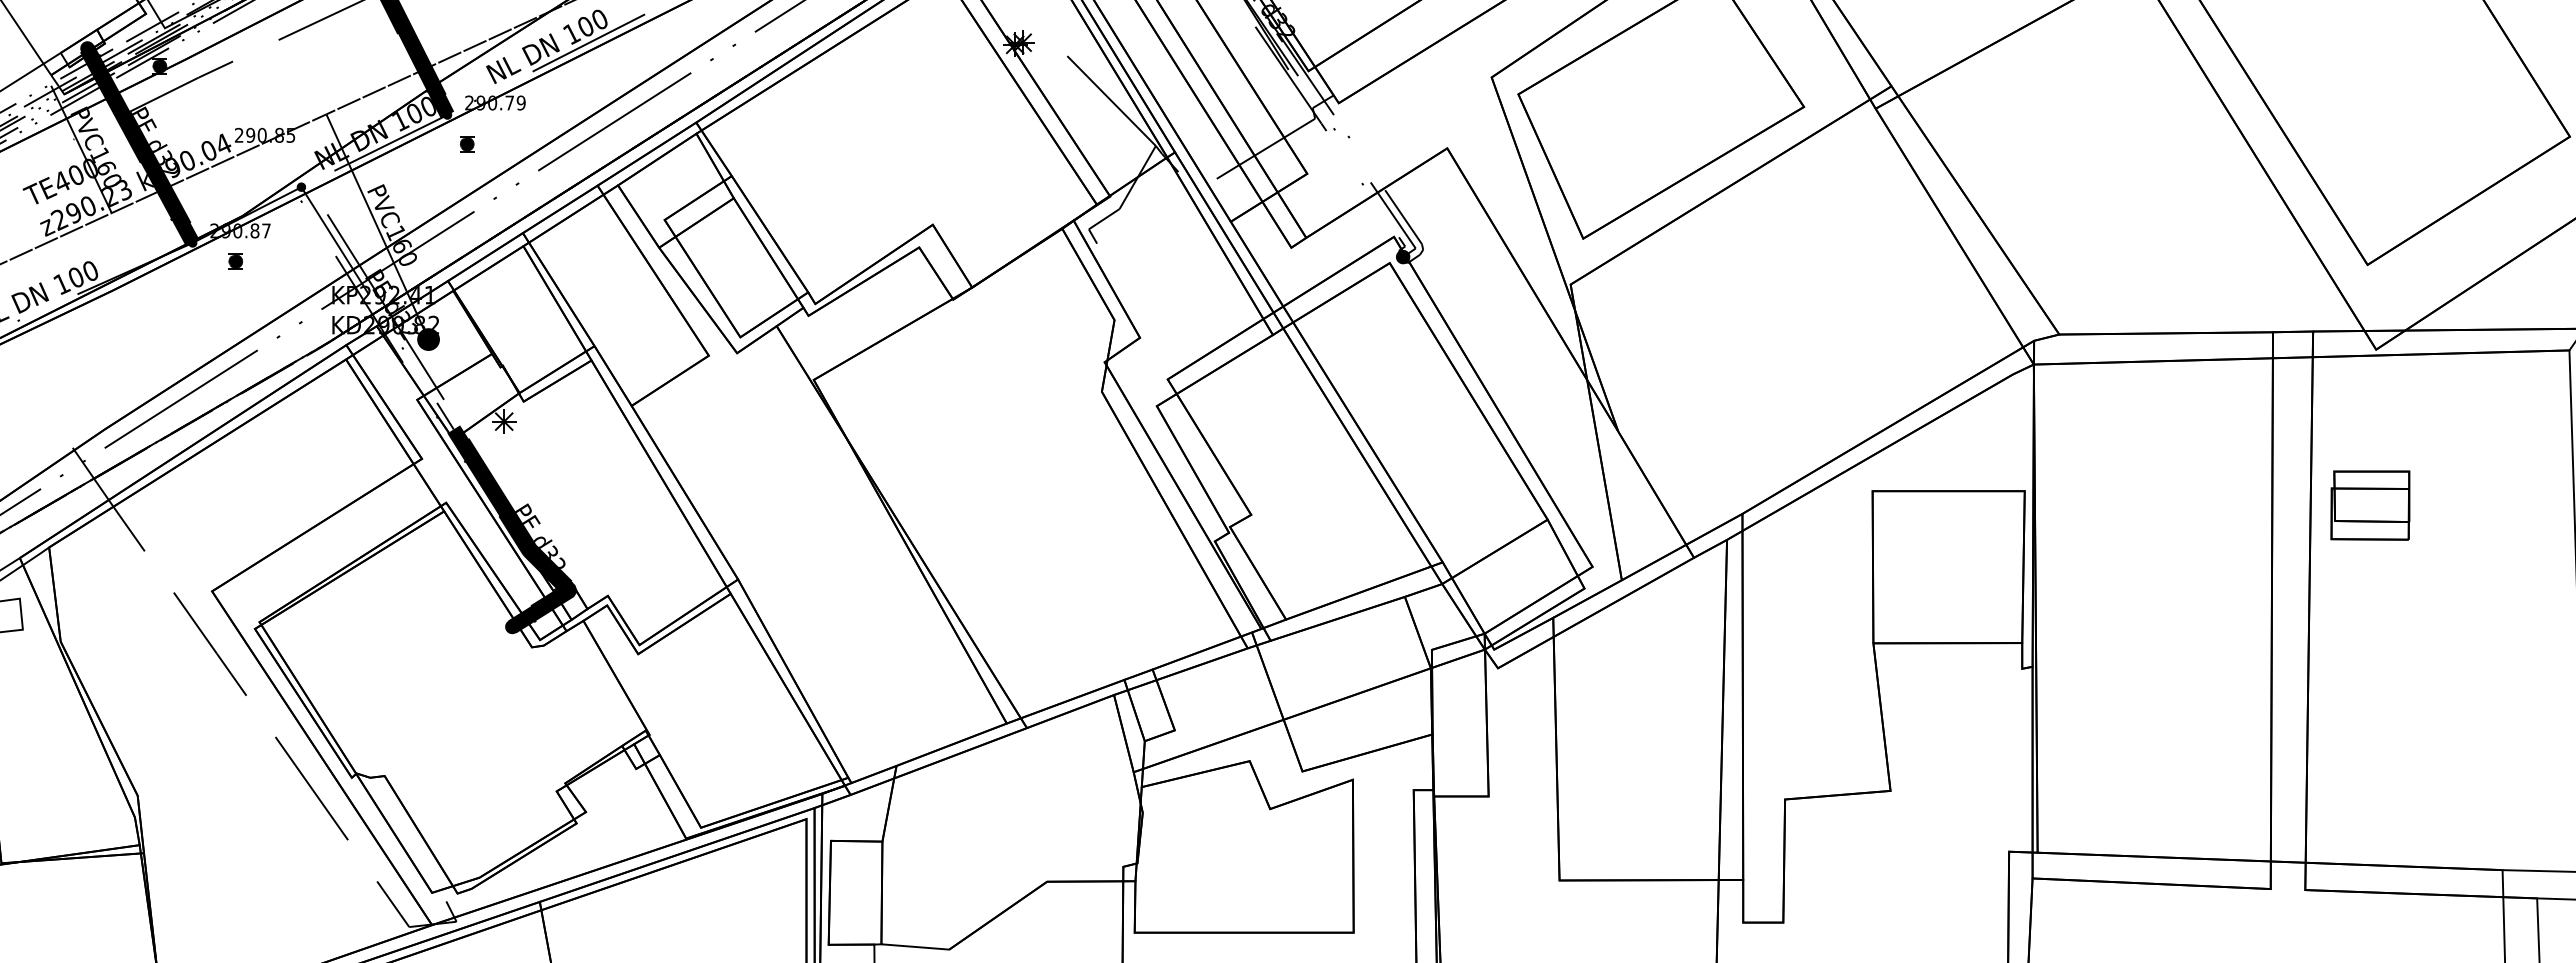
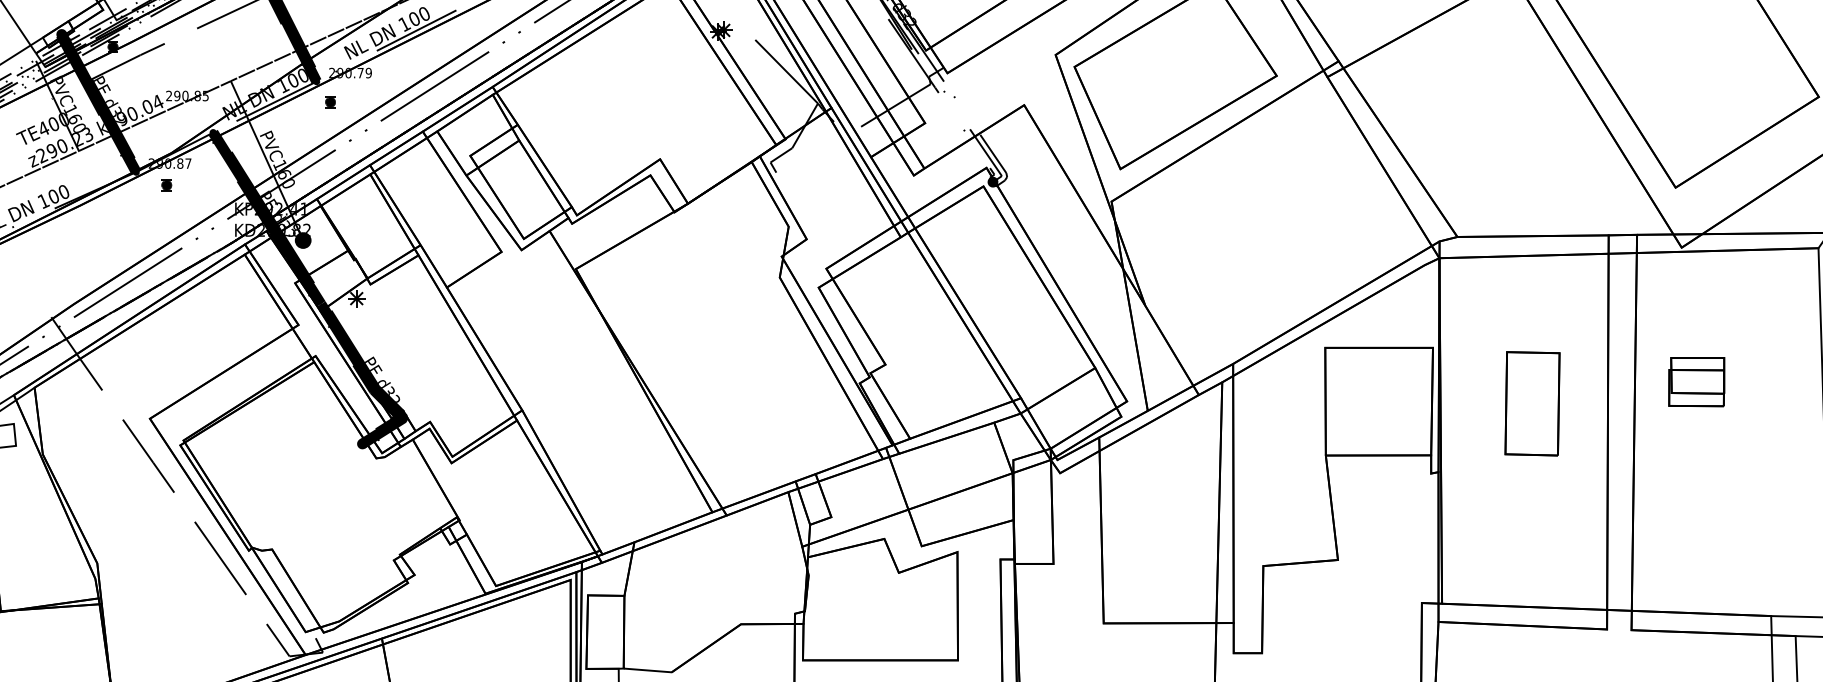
fill: (377, 308) -> (267, 218), added
part: (2370, 505) -> (1696, 382), moved
part: (2165, 570) -> (1532, 403), added

